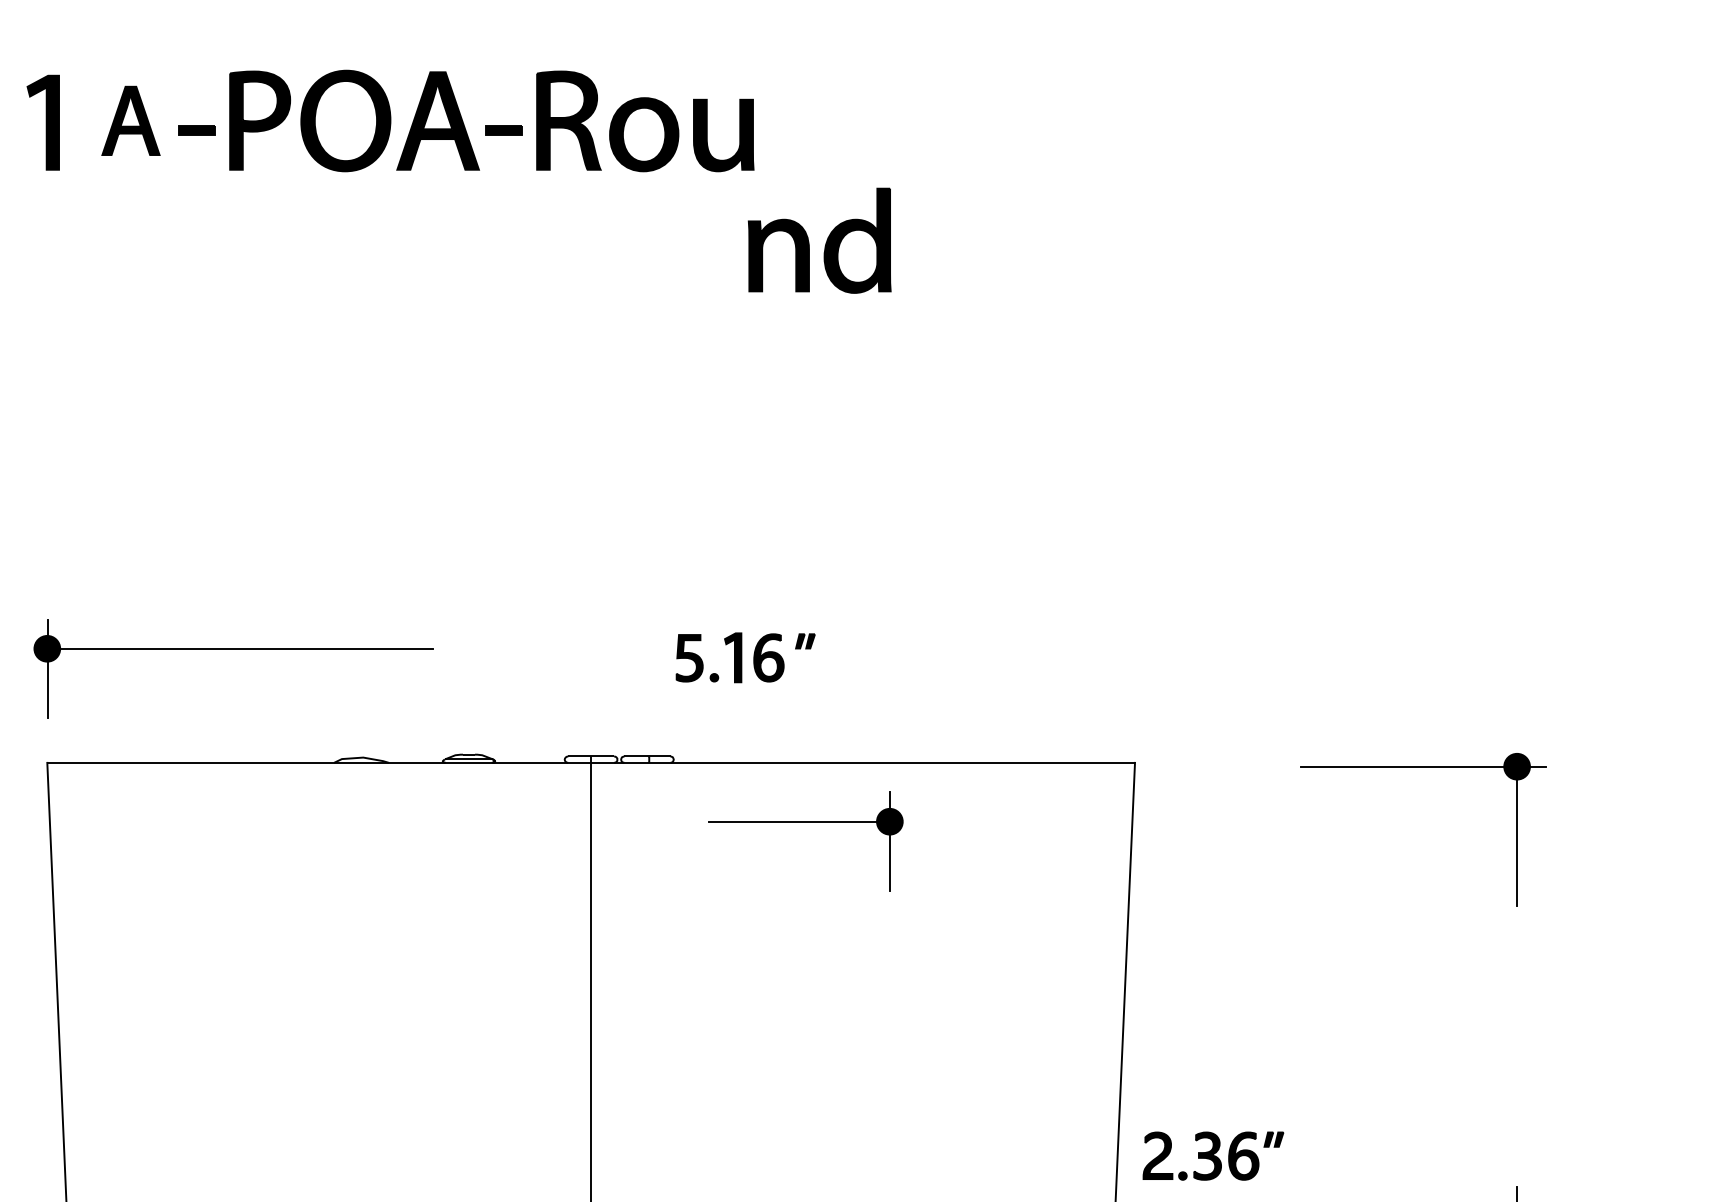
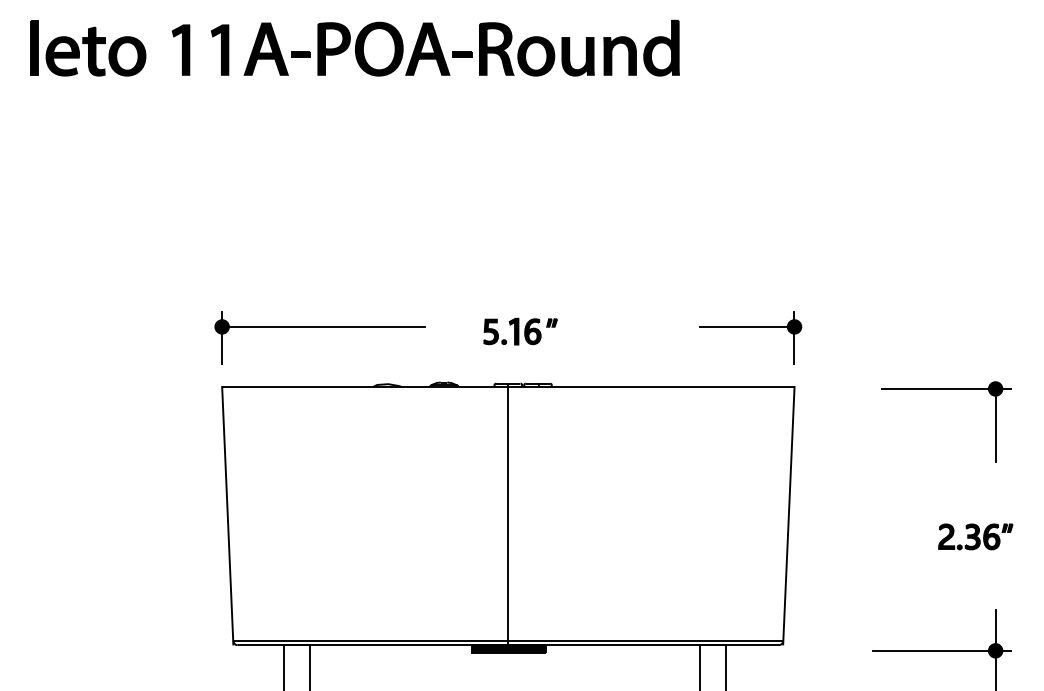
part: (129, 119) -> (265, 48), size x1.43
part: (819, 239) -> (641, 47), moved
part: (745, 657) -> (520, 331), moved
part: (806, 822) -> (750, 327), moved
part: (1212, 1155) -> (975, 536), moved

